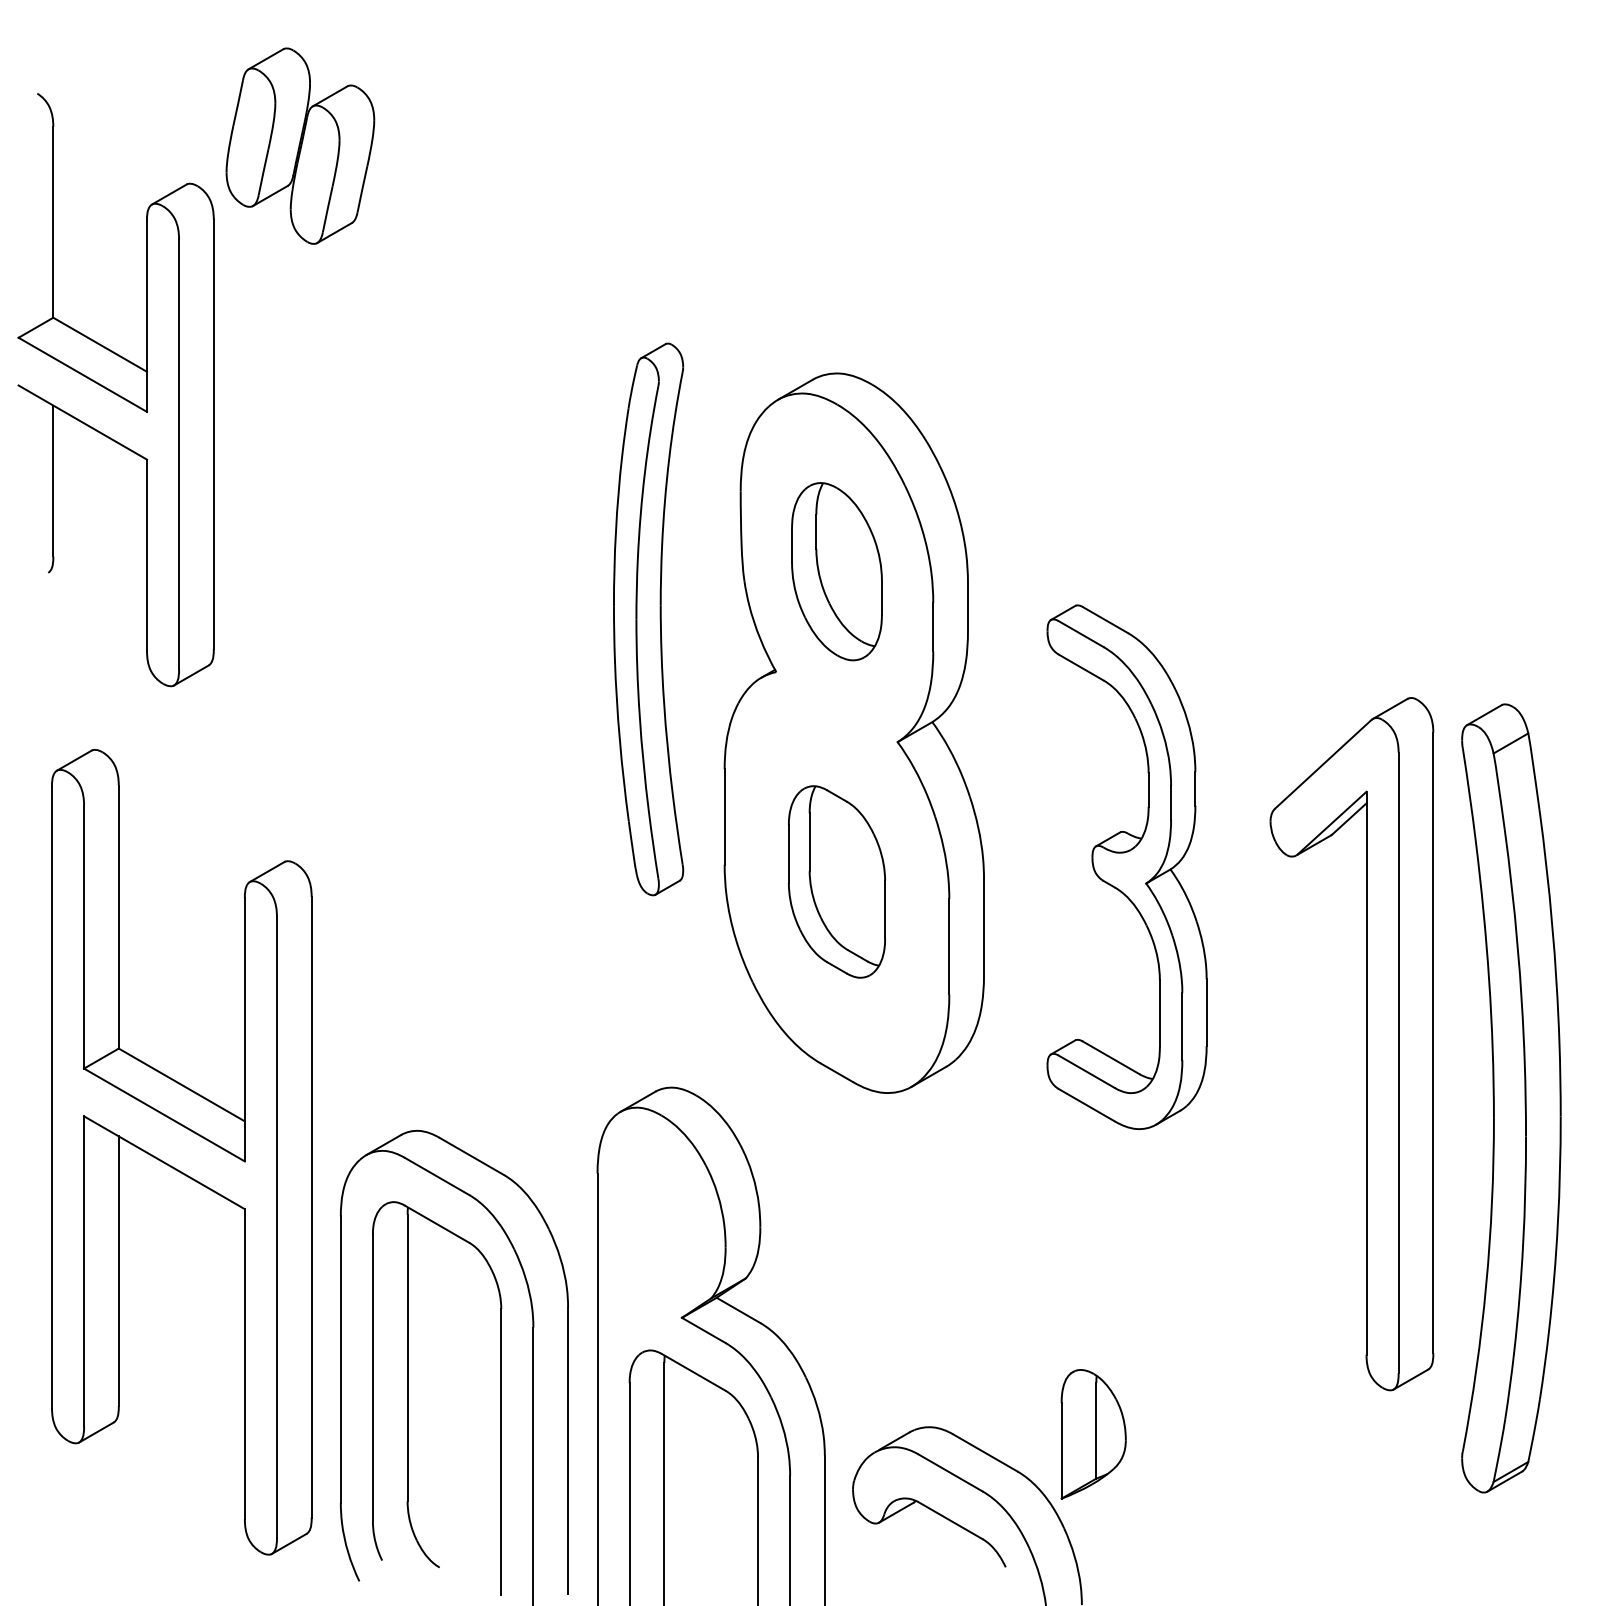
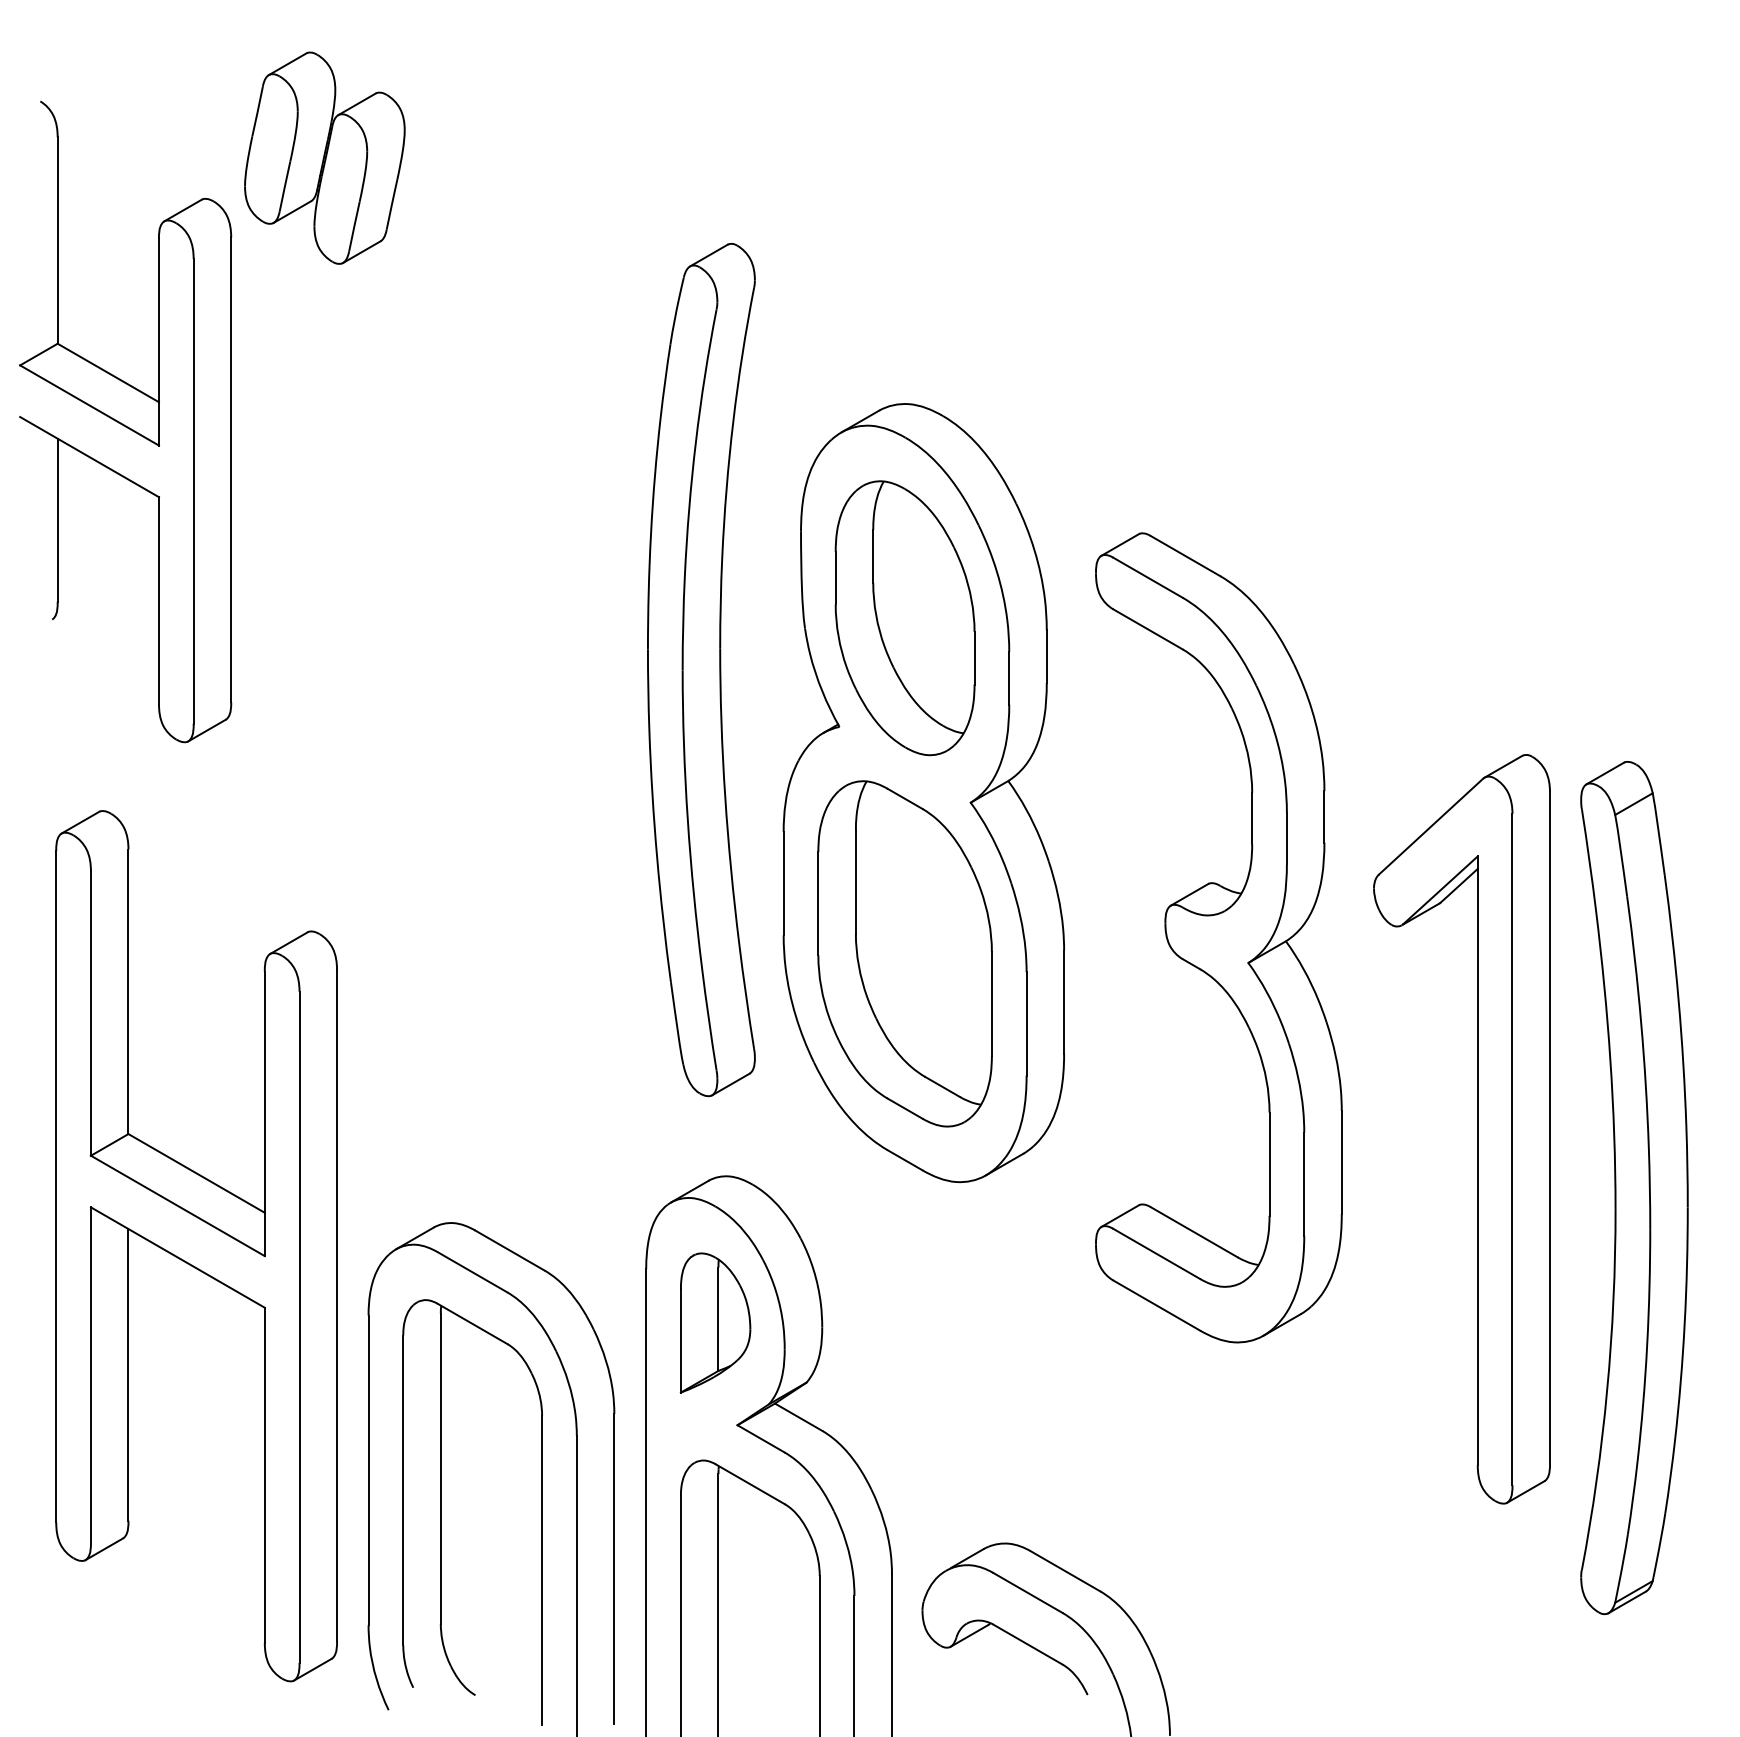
part: (836, 571) -> (904, 618), size x1.43
part: (648, 619) -> (701, 670), size x1.43
part: (1126, 867) -> (1218, 938), size x1.43
part: (836, 881) -> (904, 953), size x1.67
part: (1093, 1434) -> (715, 1323), moved

